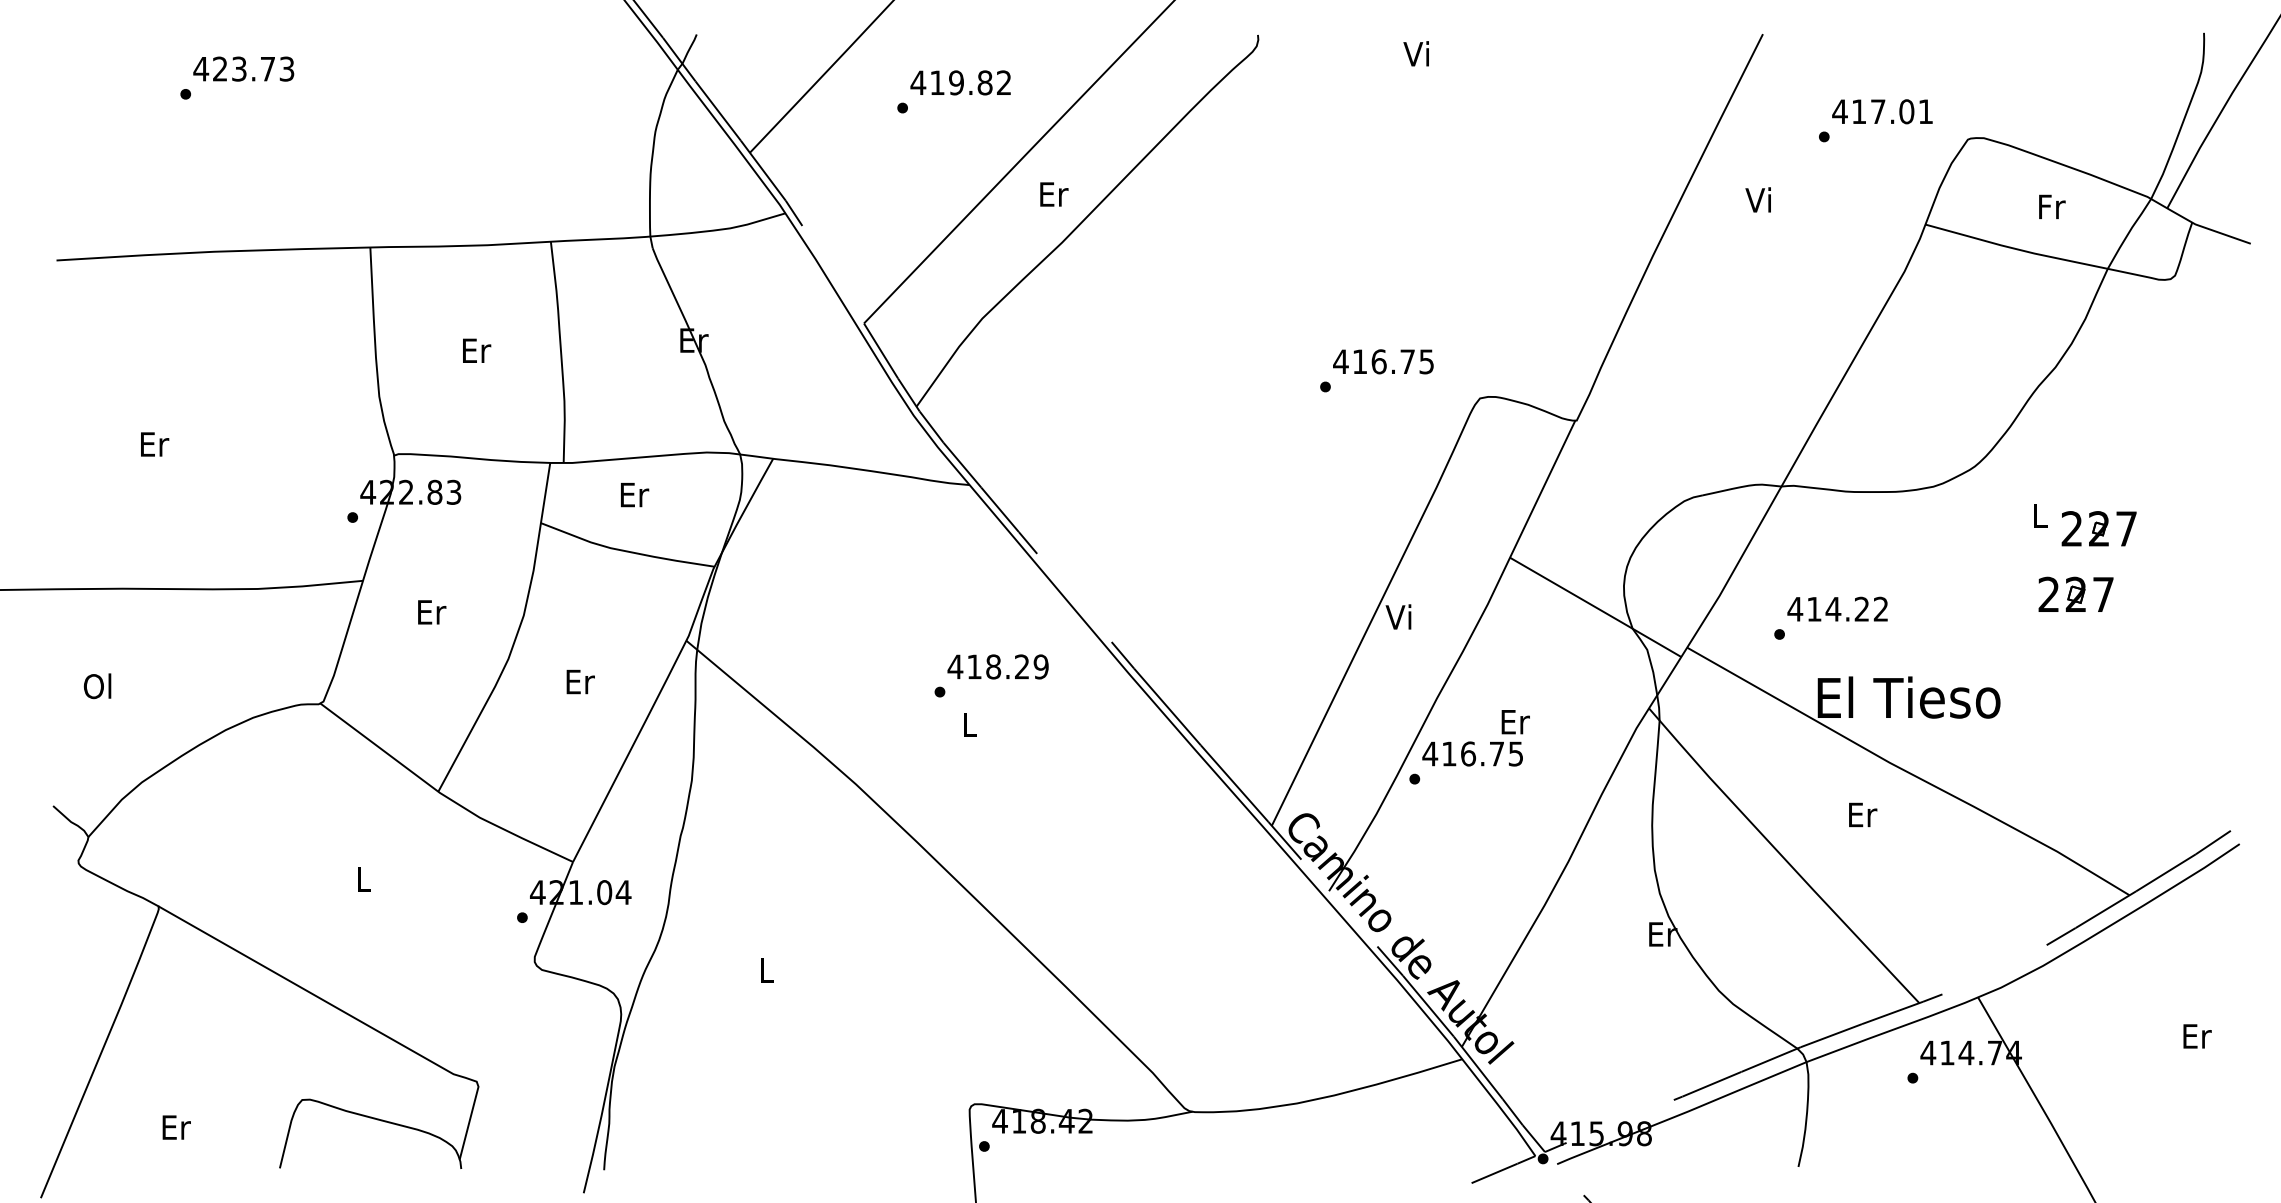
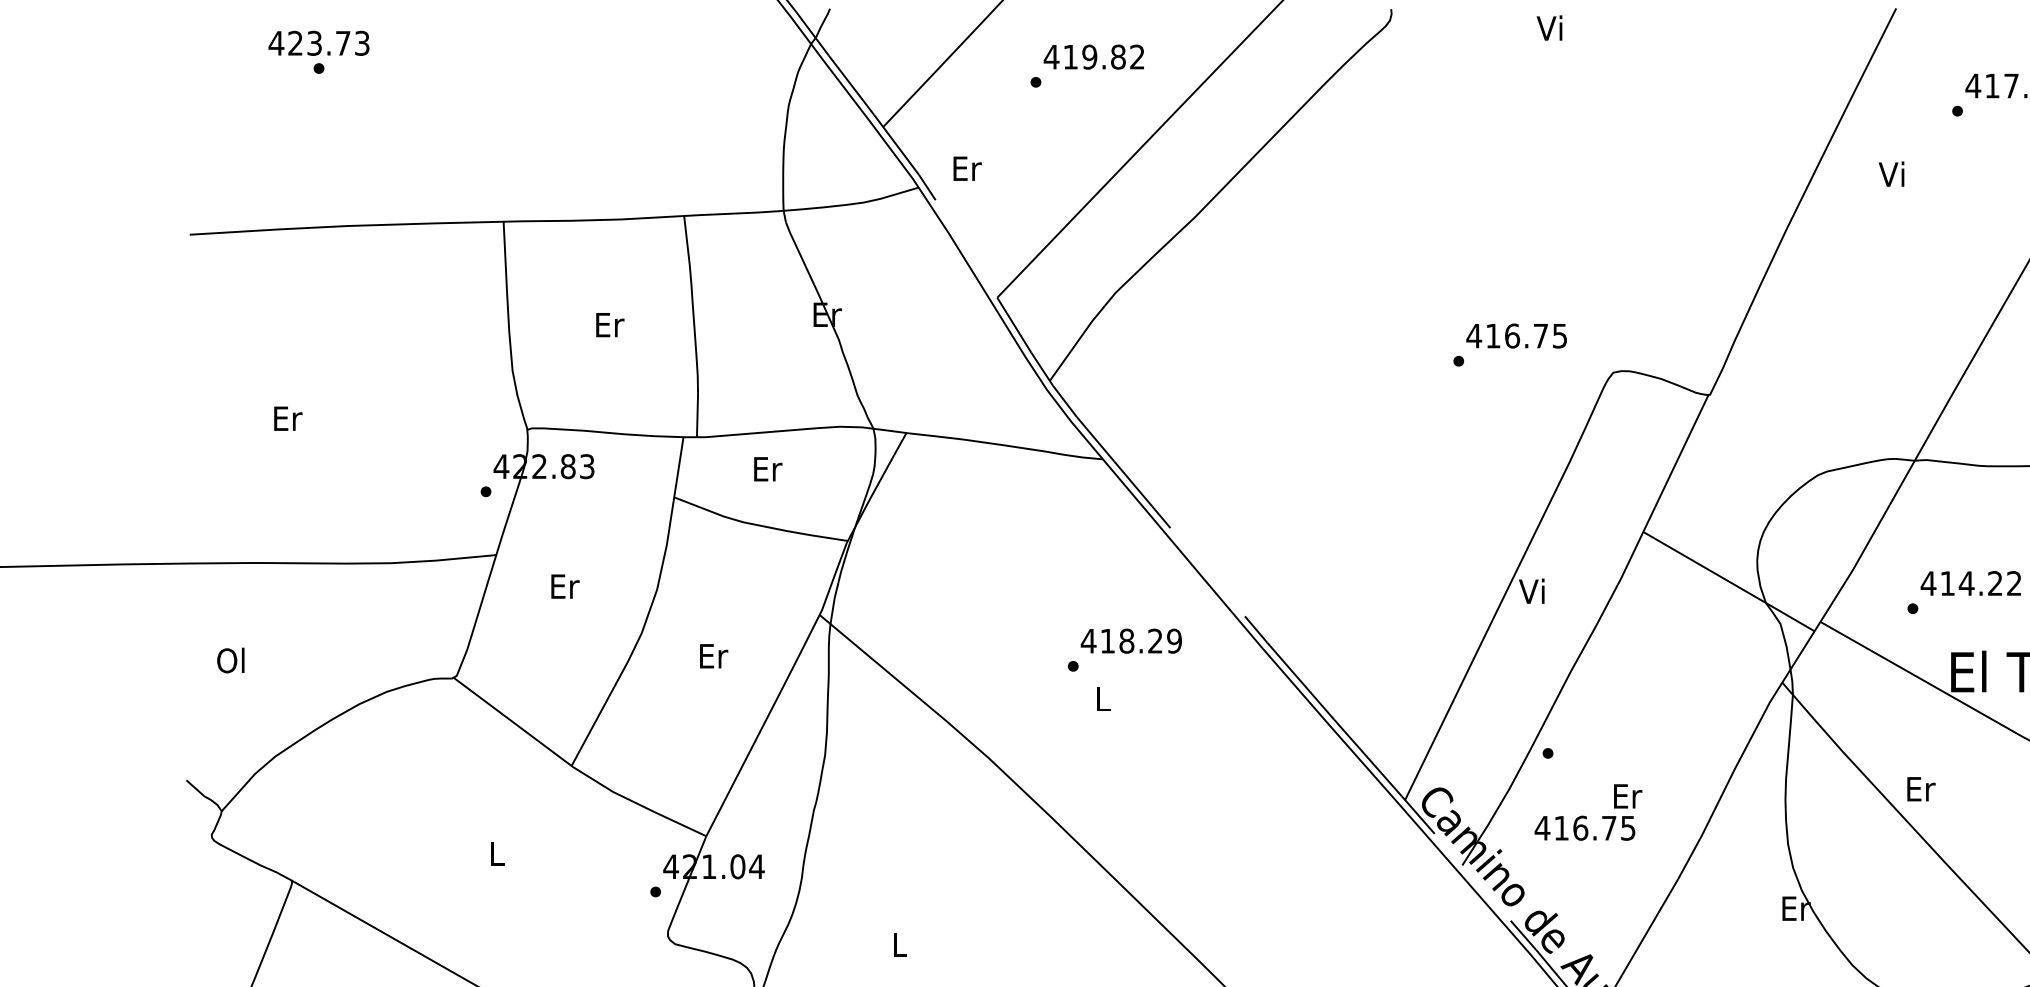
text: (243, 68) -> (318, 42), moved
text: (1054, 194) -> (967, 168), moved
text: (1475, 738) -> (1587, 812), moved
text: (1863, 814) -> (1921, 788), moved

